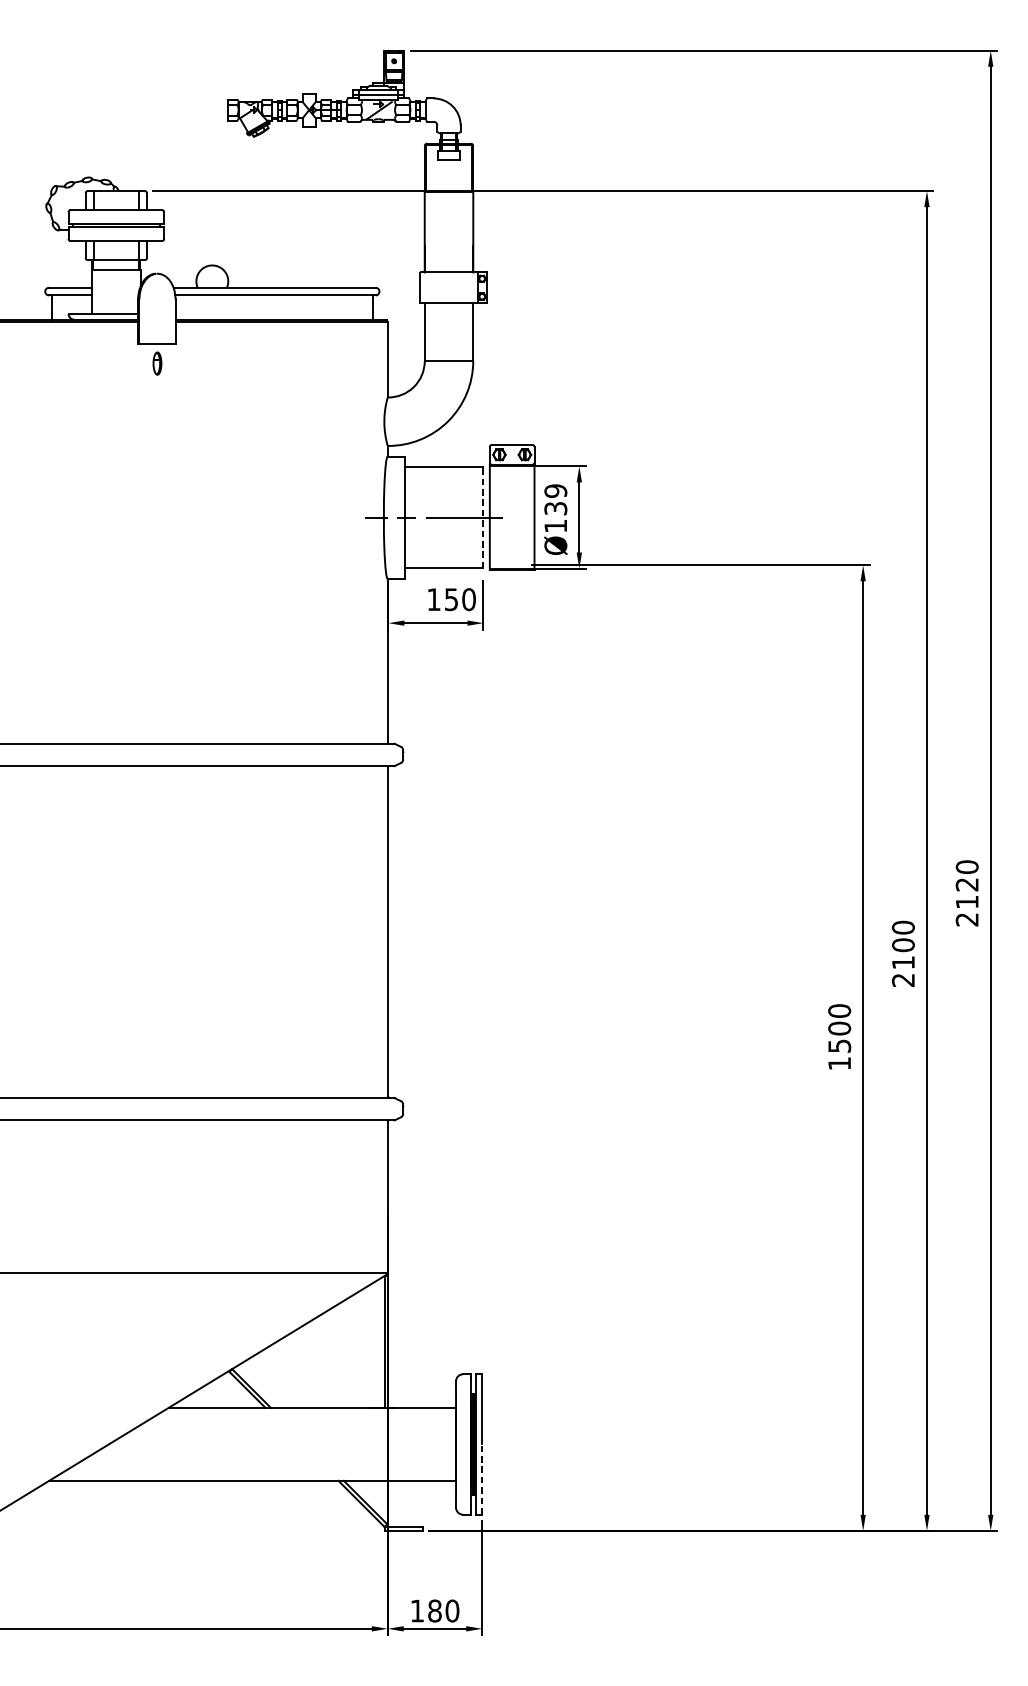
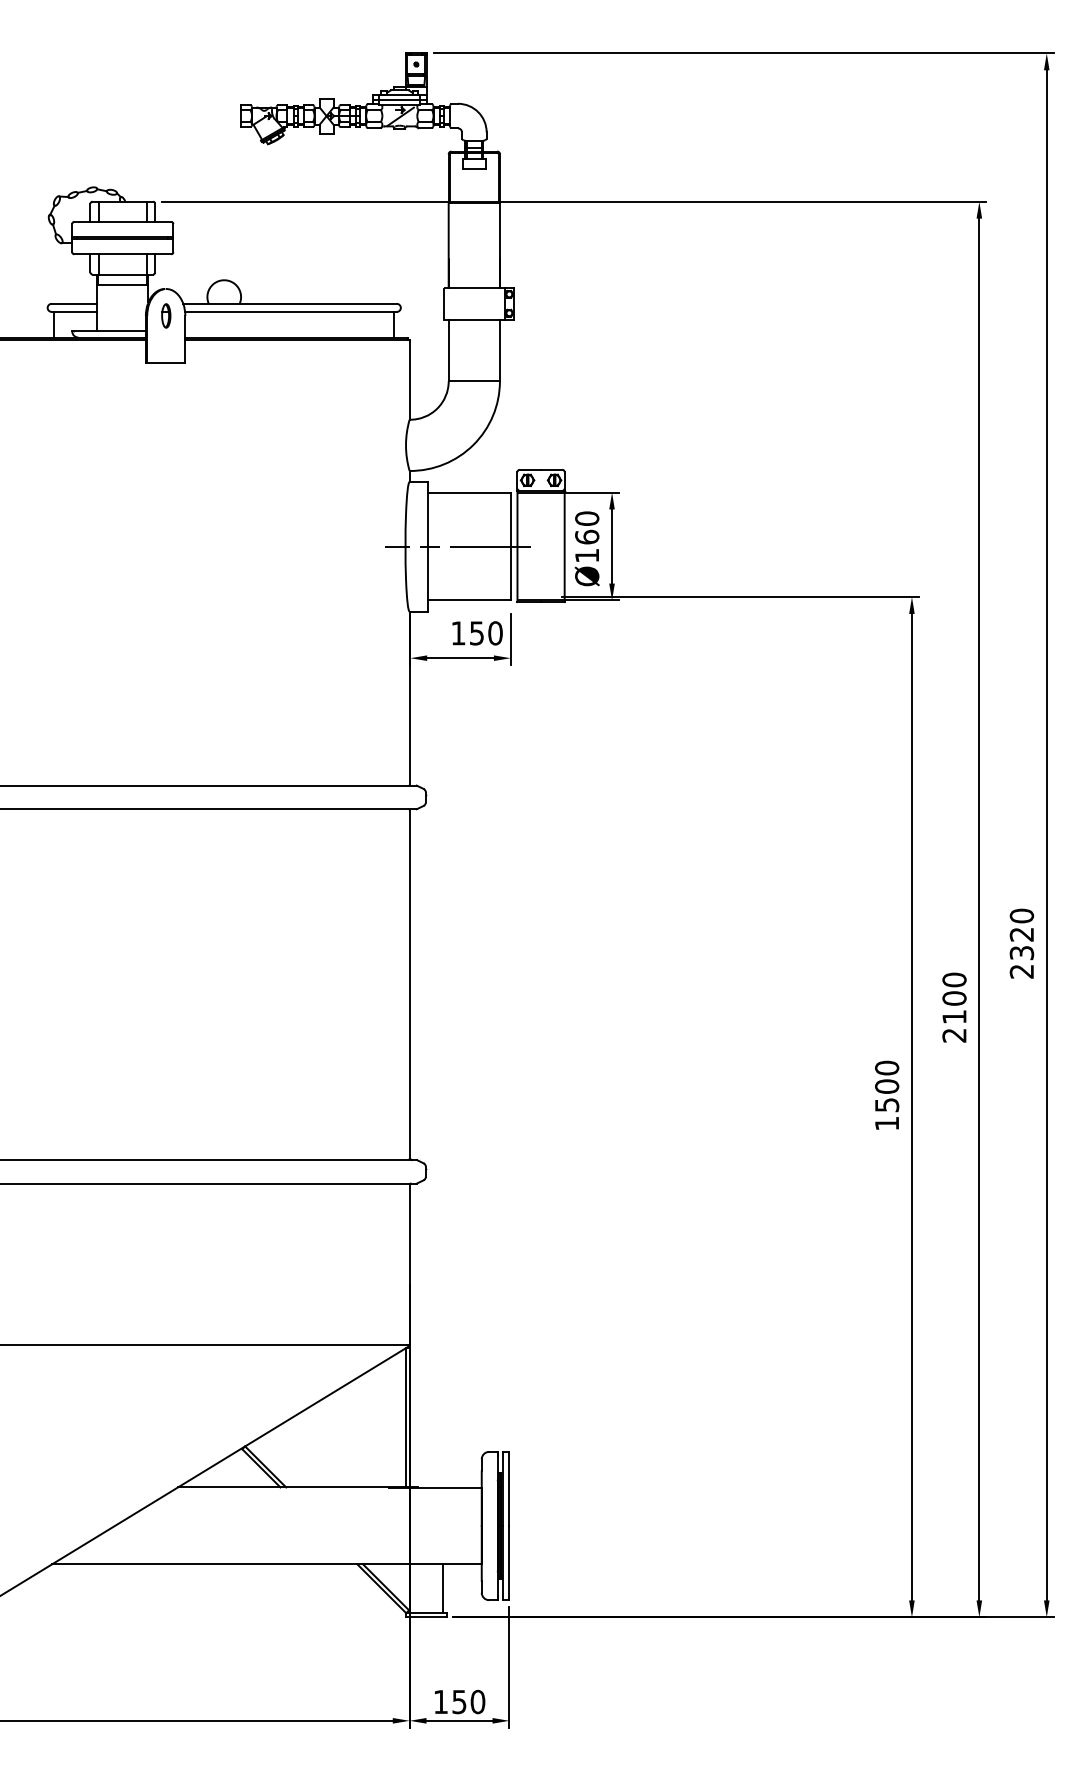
part: (157, 363) -> (166, 315), moved
text: (556, 499) -> (587, 527), Ø139 -> Ø160
line: (483, 517) -> (510, 546), dashed -> solid
text: (966, 902) -> (1021, 953), 2120 -> 2320
line: (482, 1478) -> (509, 1562), dashed -> solid
line: (419, 1503) -> (443, 1588), added
text: (434, 1610) -> (459, 1701), 180 -> 150

